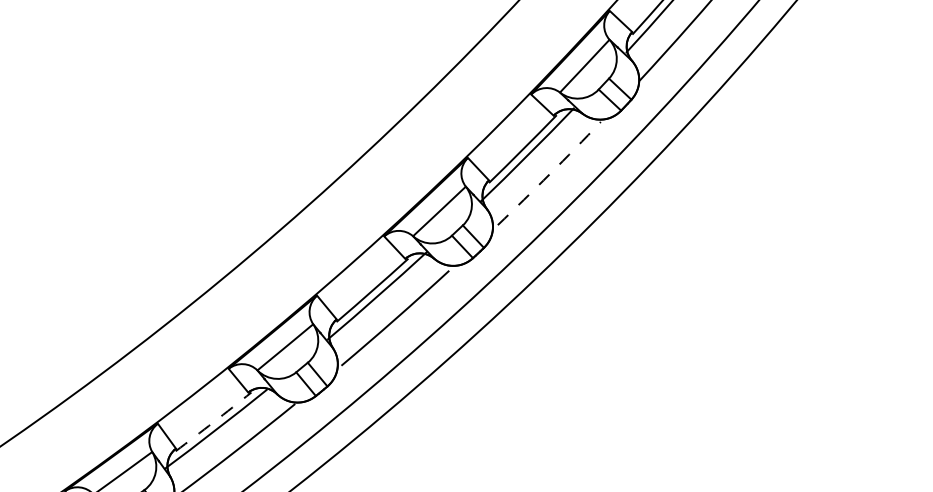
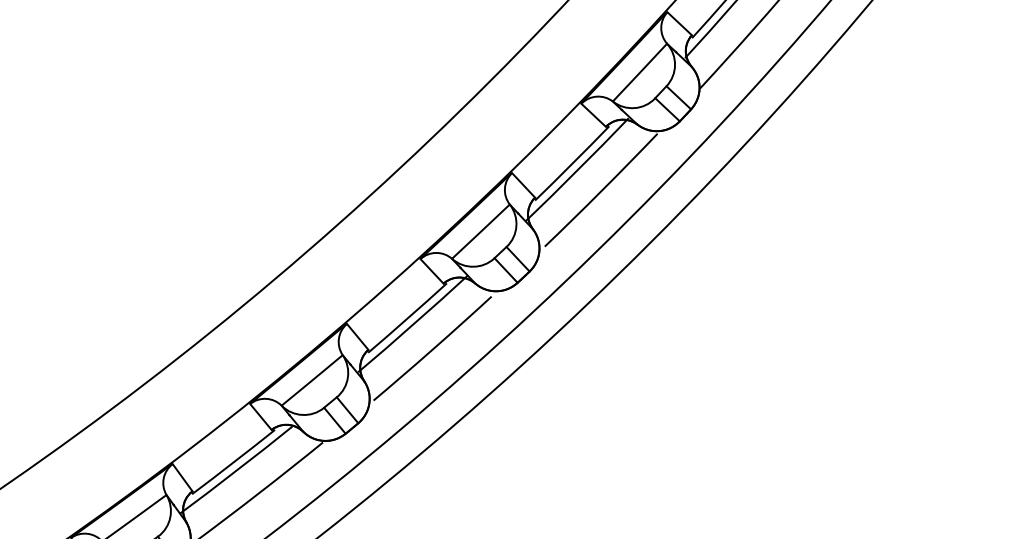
arc: (549, 174) -> (601, 191), dashed -> solid
arc: (213, 422) -> (233, 462), dashed -> solid

